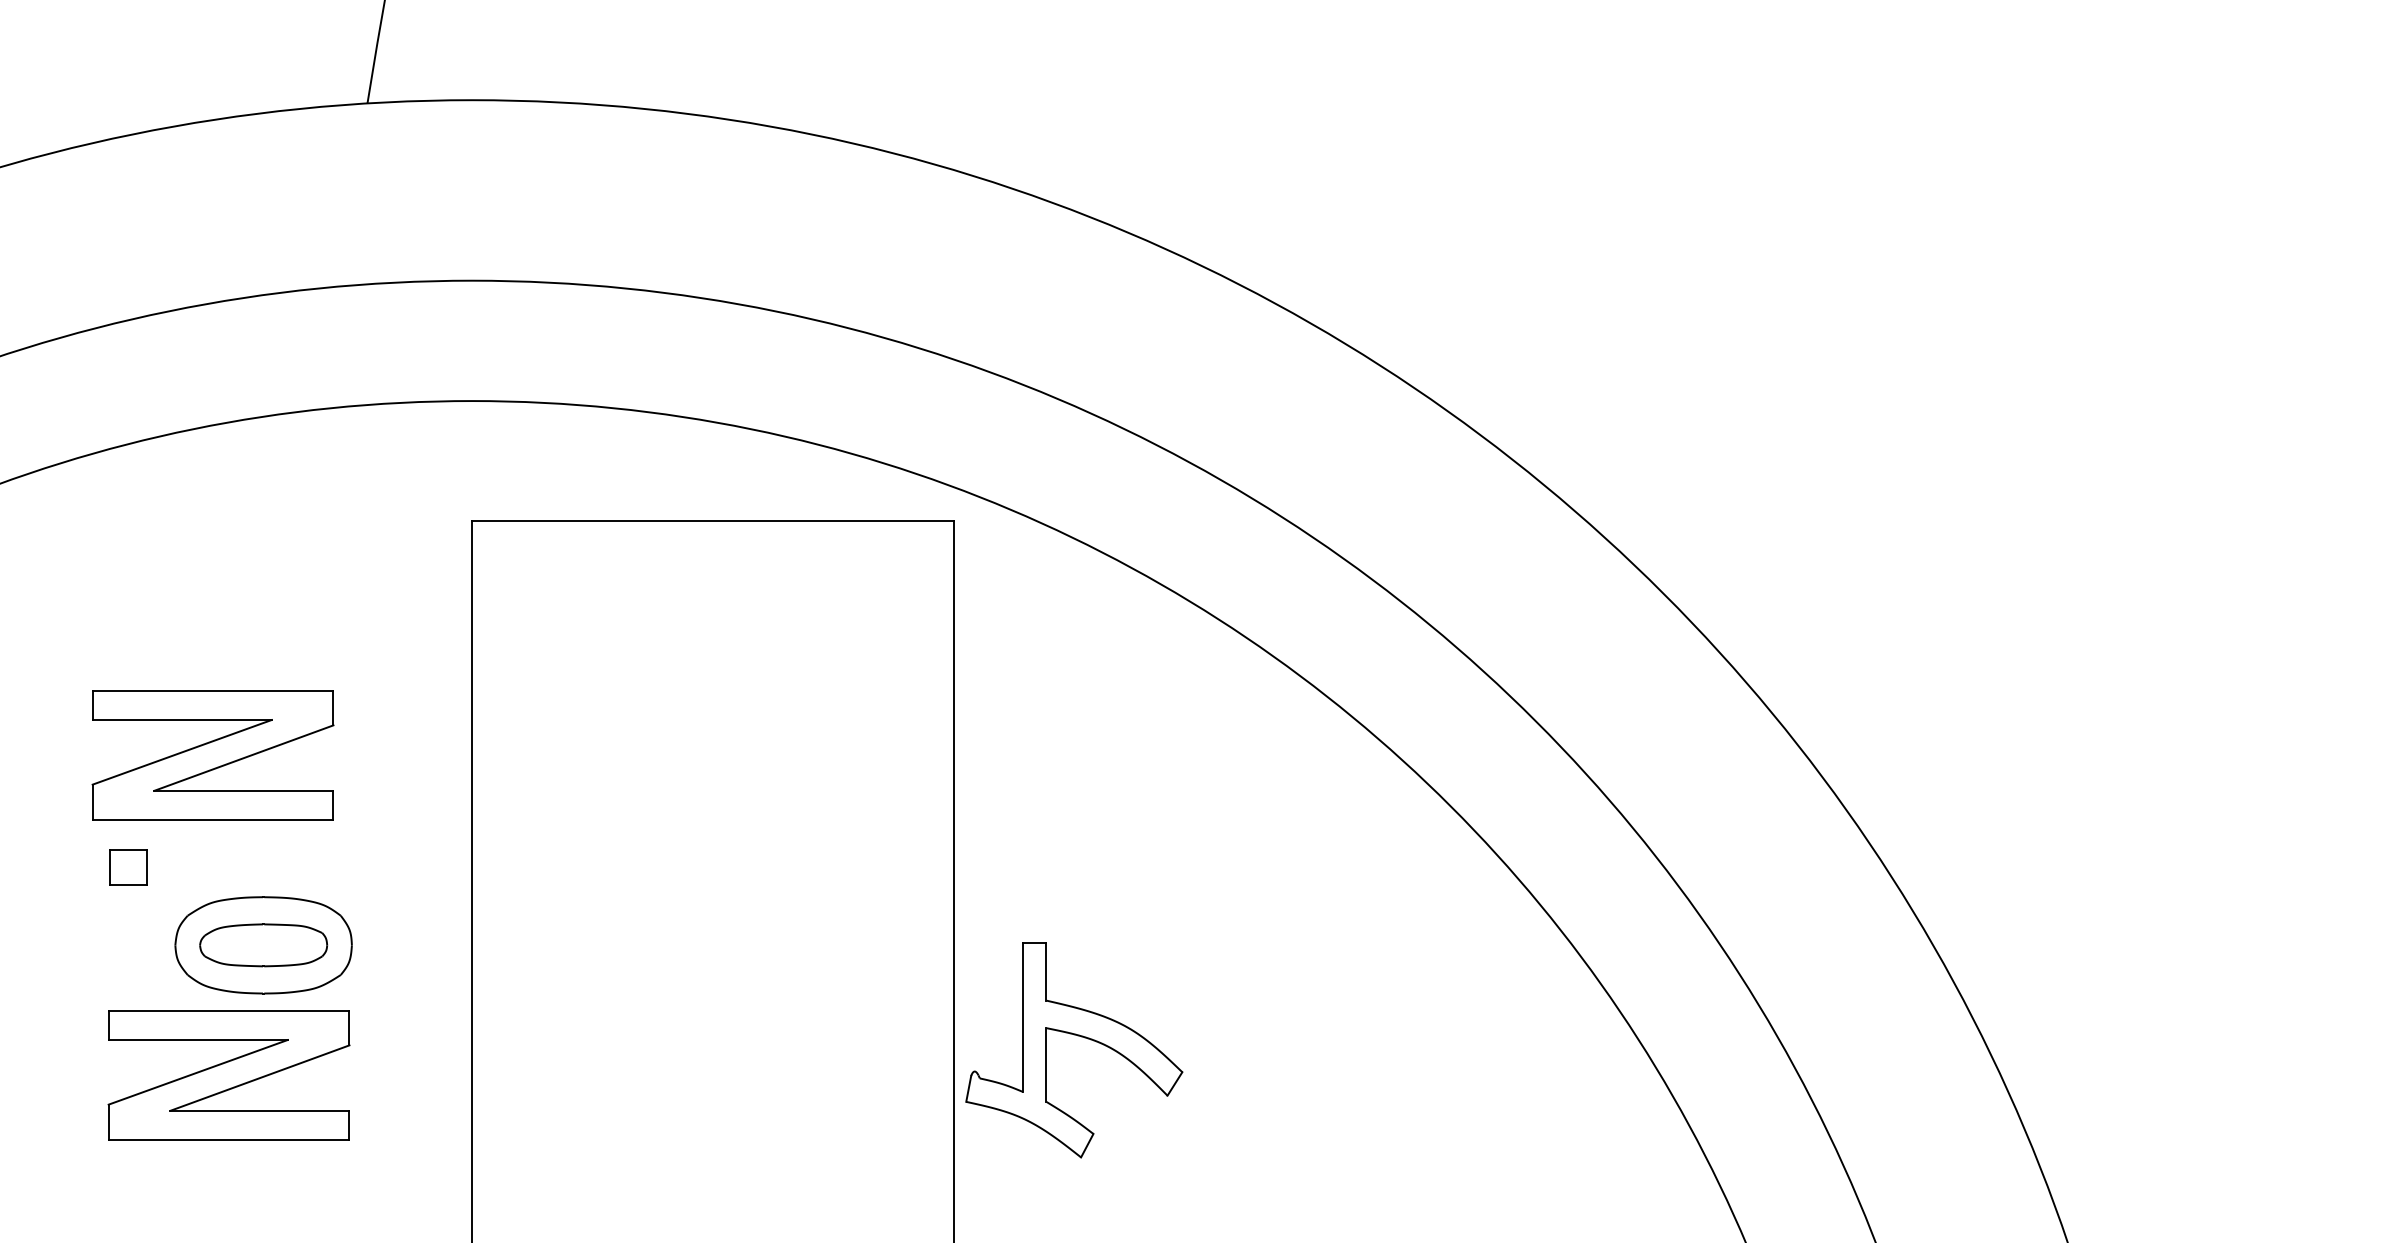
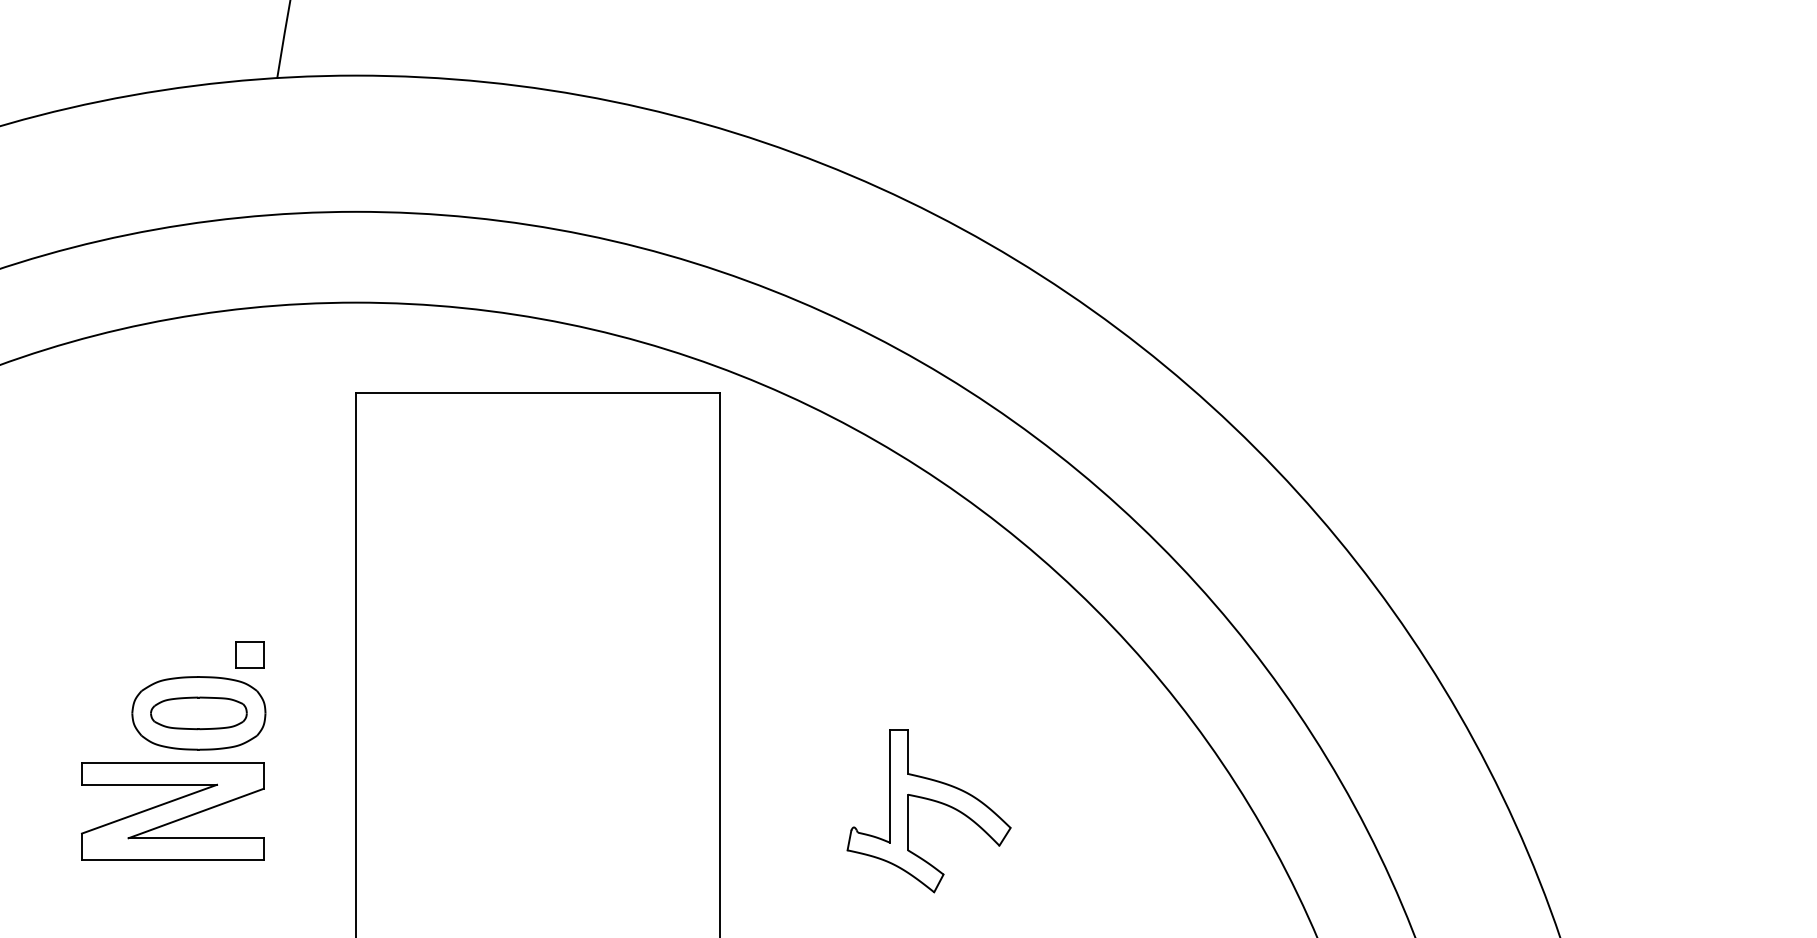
part: (212, 755) -> (160, 570), removed
part: (128, 867) -> (249, 654), moved
part: (1077, 1036) -> (931, 801), moved

